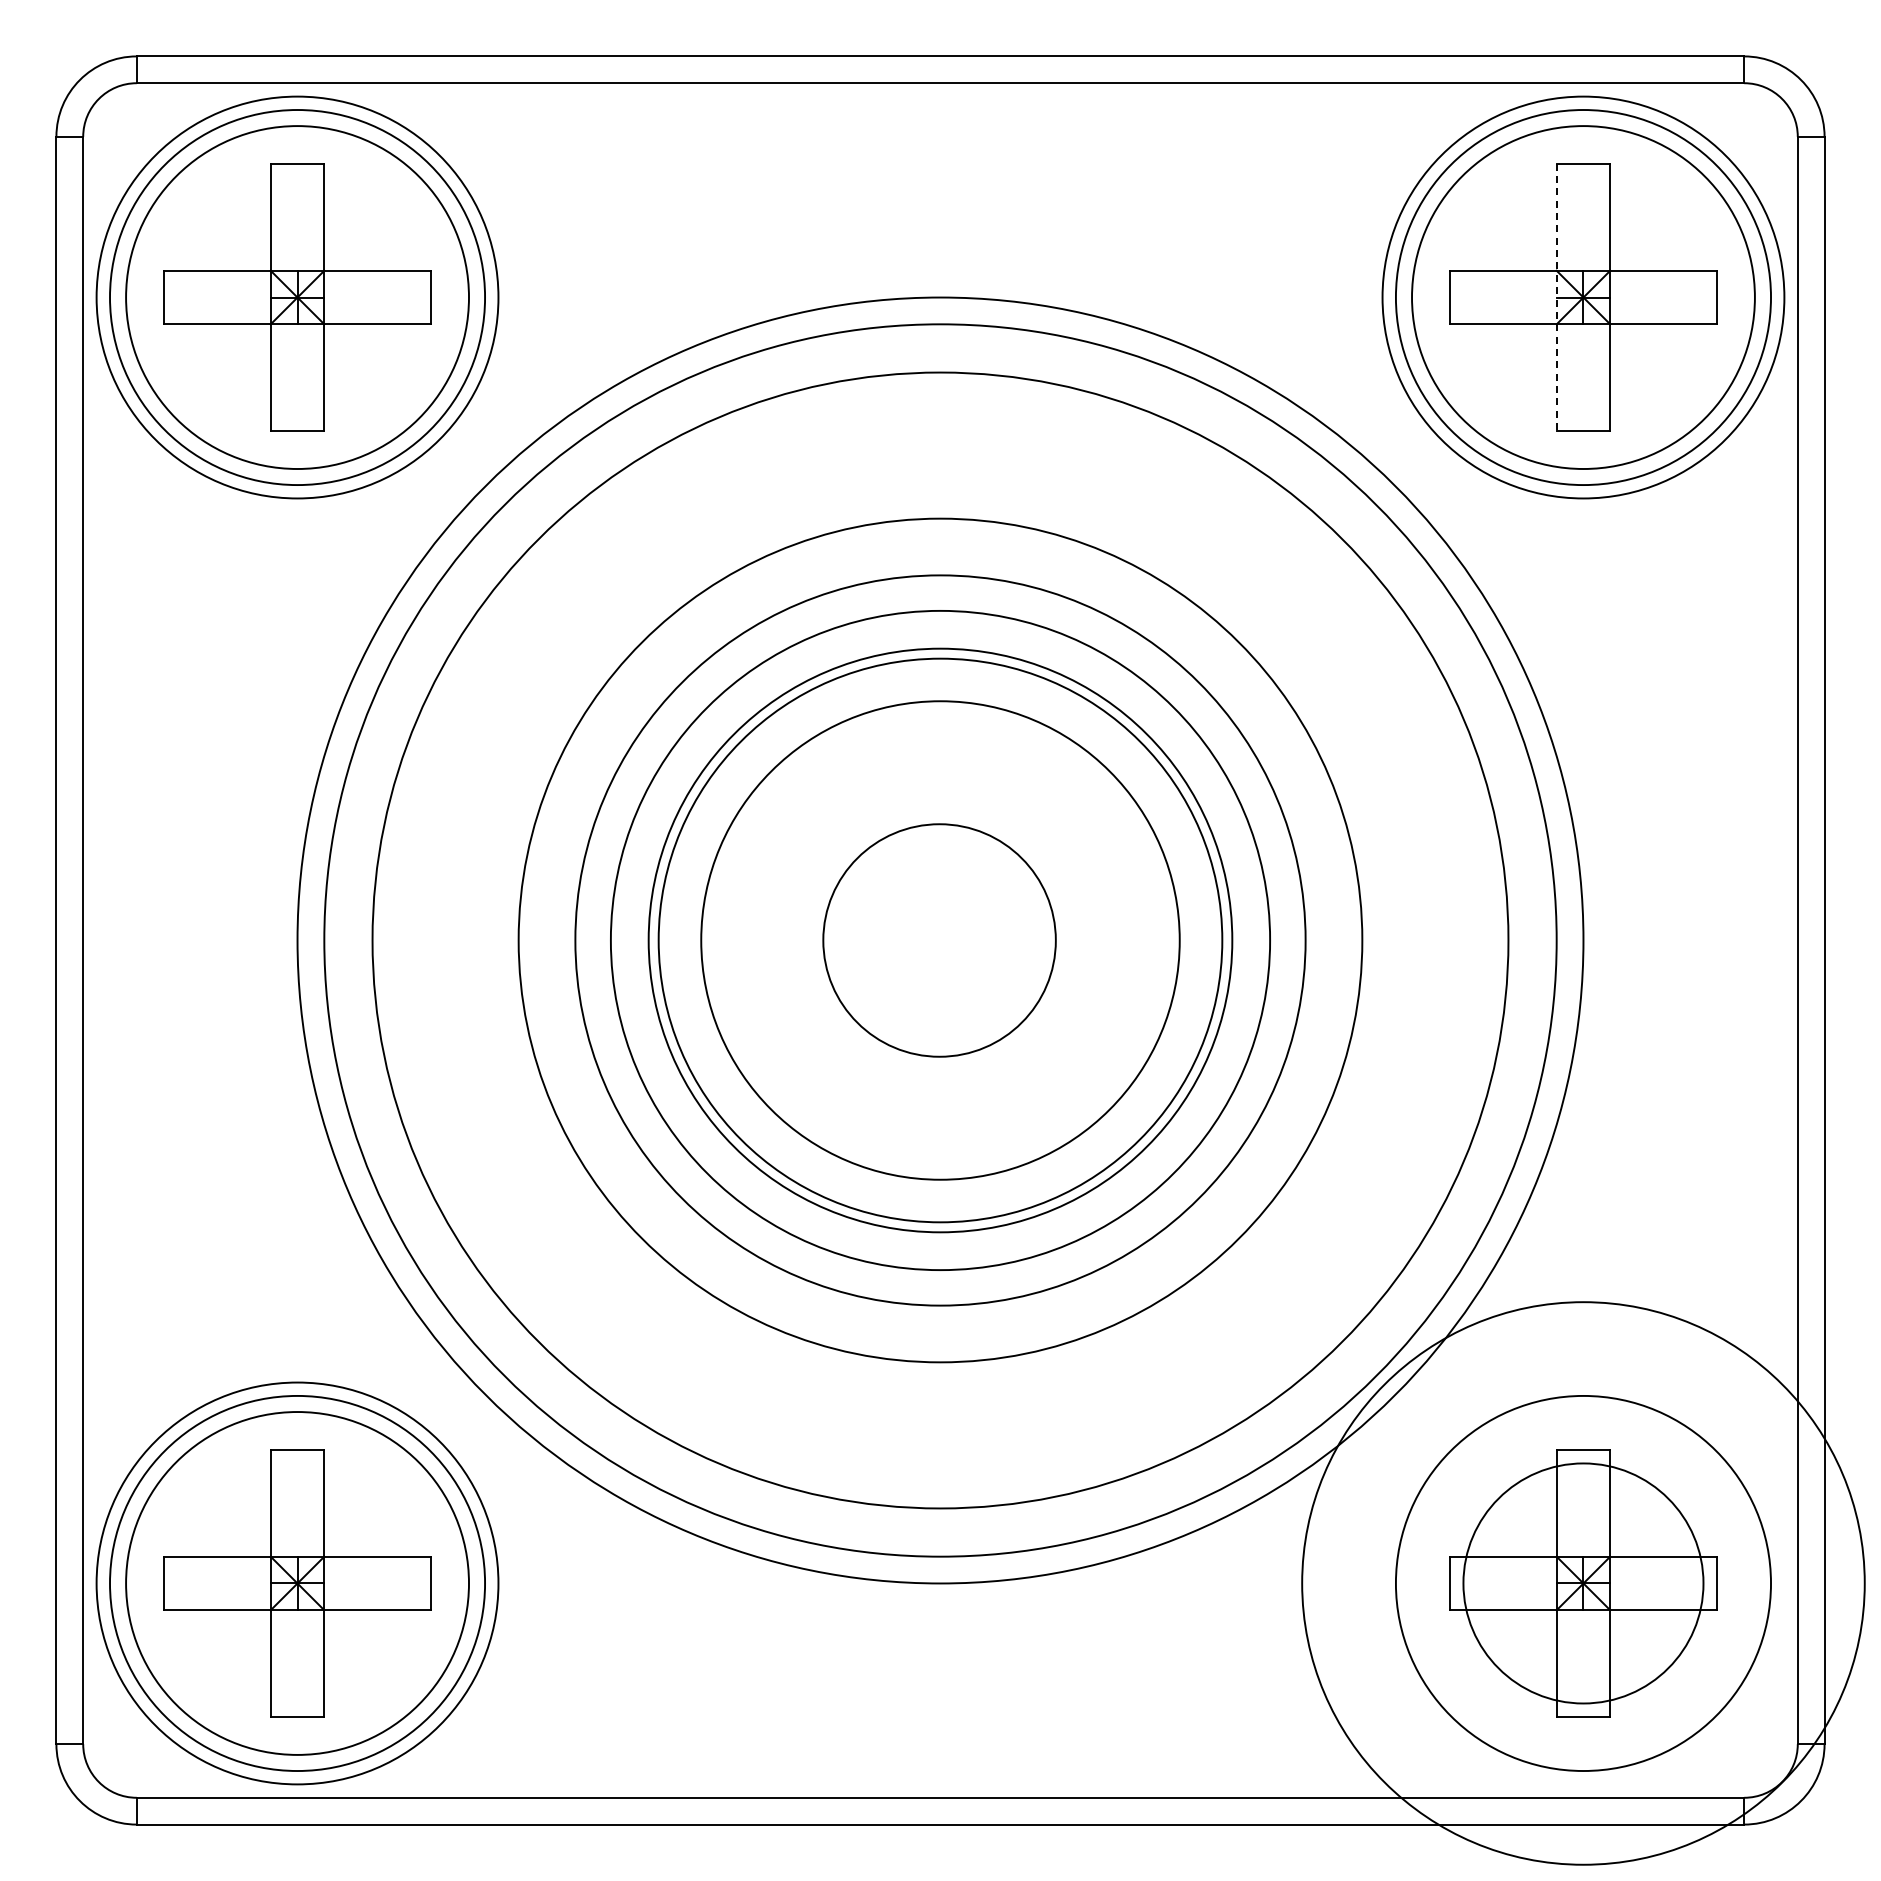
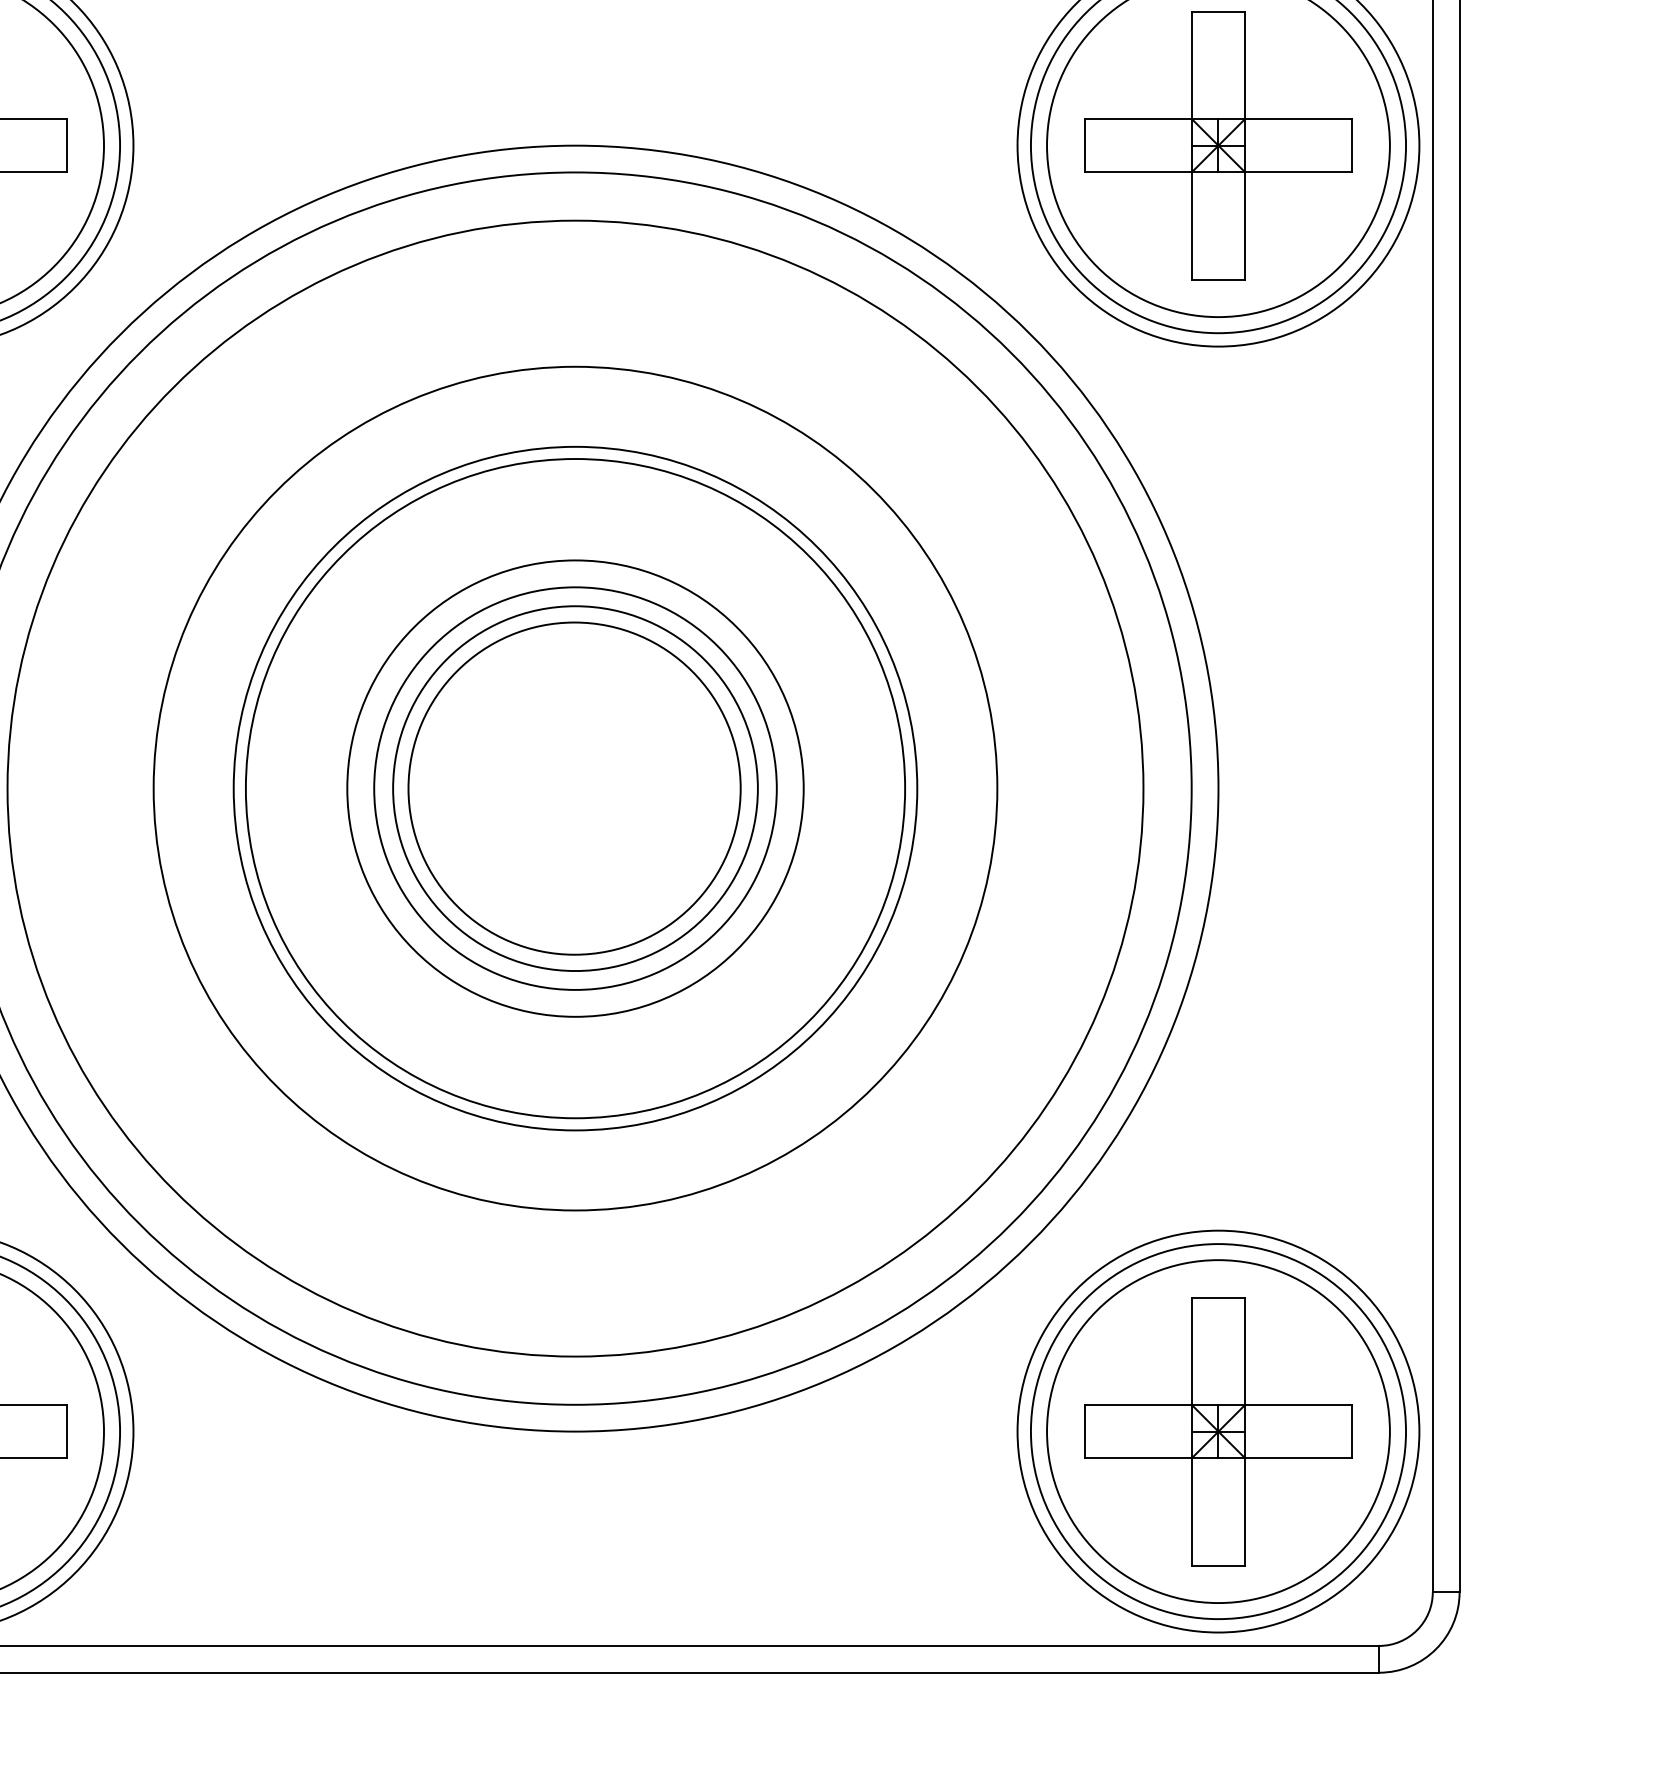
line: (1556, 297) -> (1191, 145), dashed -> solid
circle: (939, 940) -> (574, 788), size x1.43
circle: (940, 940) -> (575, 788), size x0.62
circle: (940, 940) -> (575, 788), size x0.62
circle: (940, 940) -> (575, 788), size x0.71
circle: (940, 940) -> (575, 788), size x1.43
circle: (1583, 1583) -> (1218, 1431), size x0.71
circle: (1583, 1583) -> (1218, 1431), size x1.43

